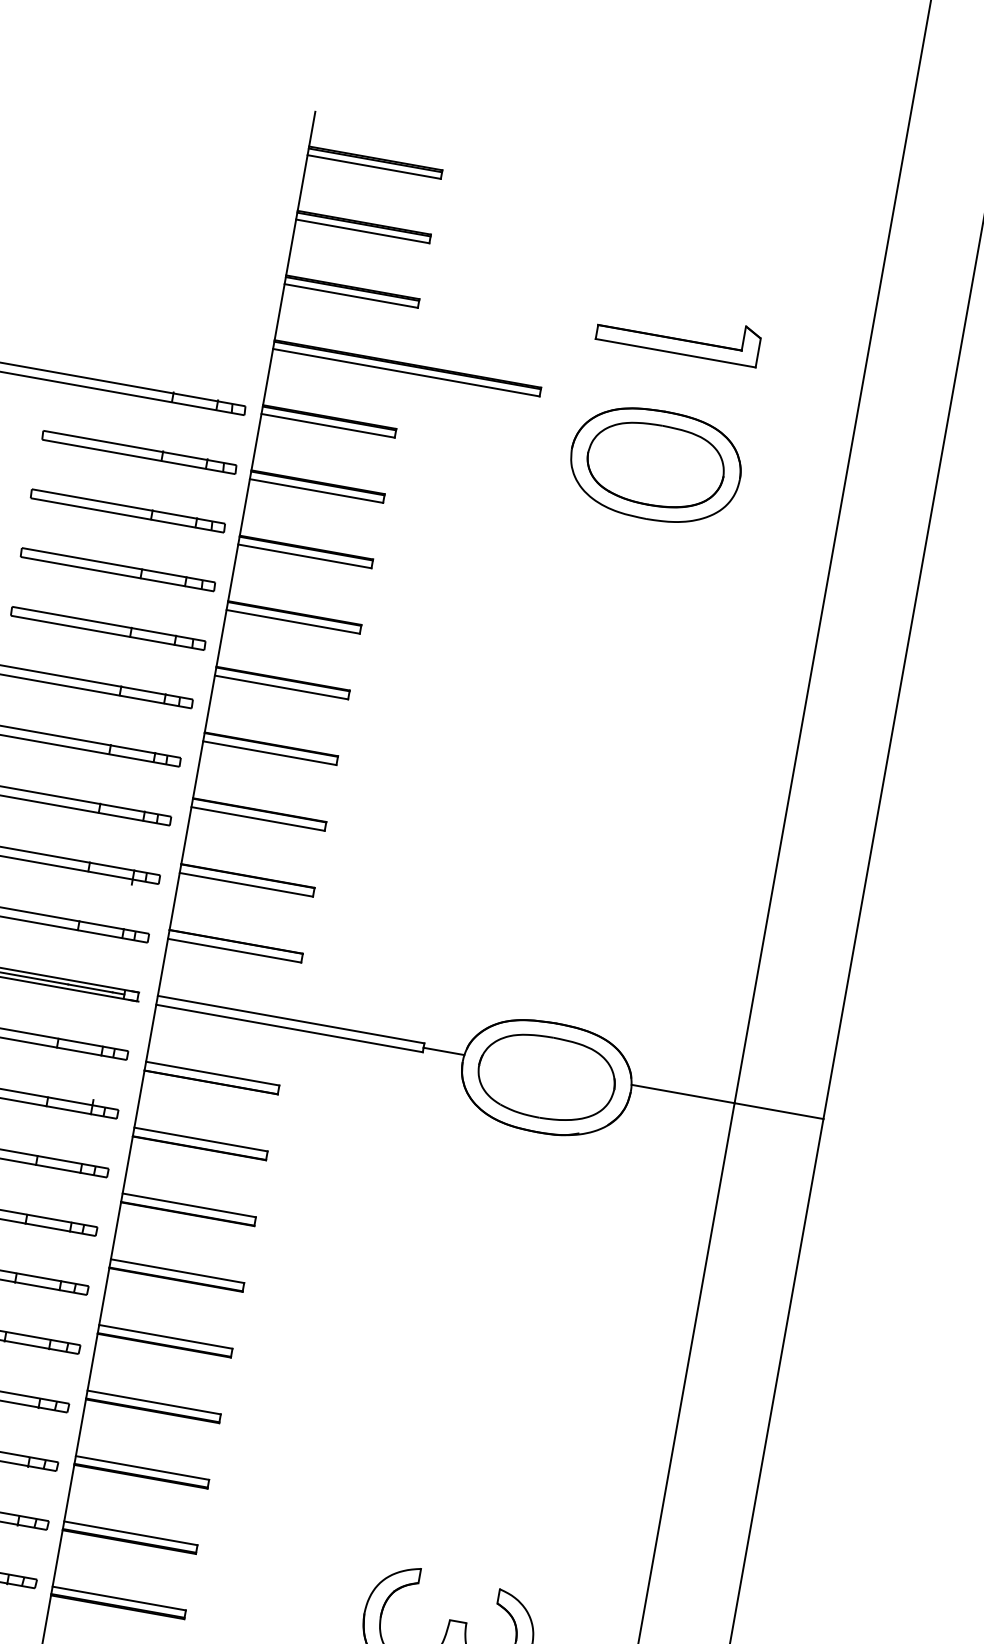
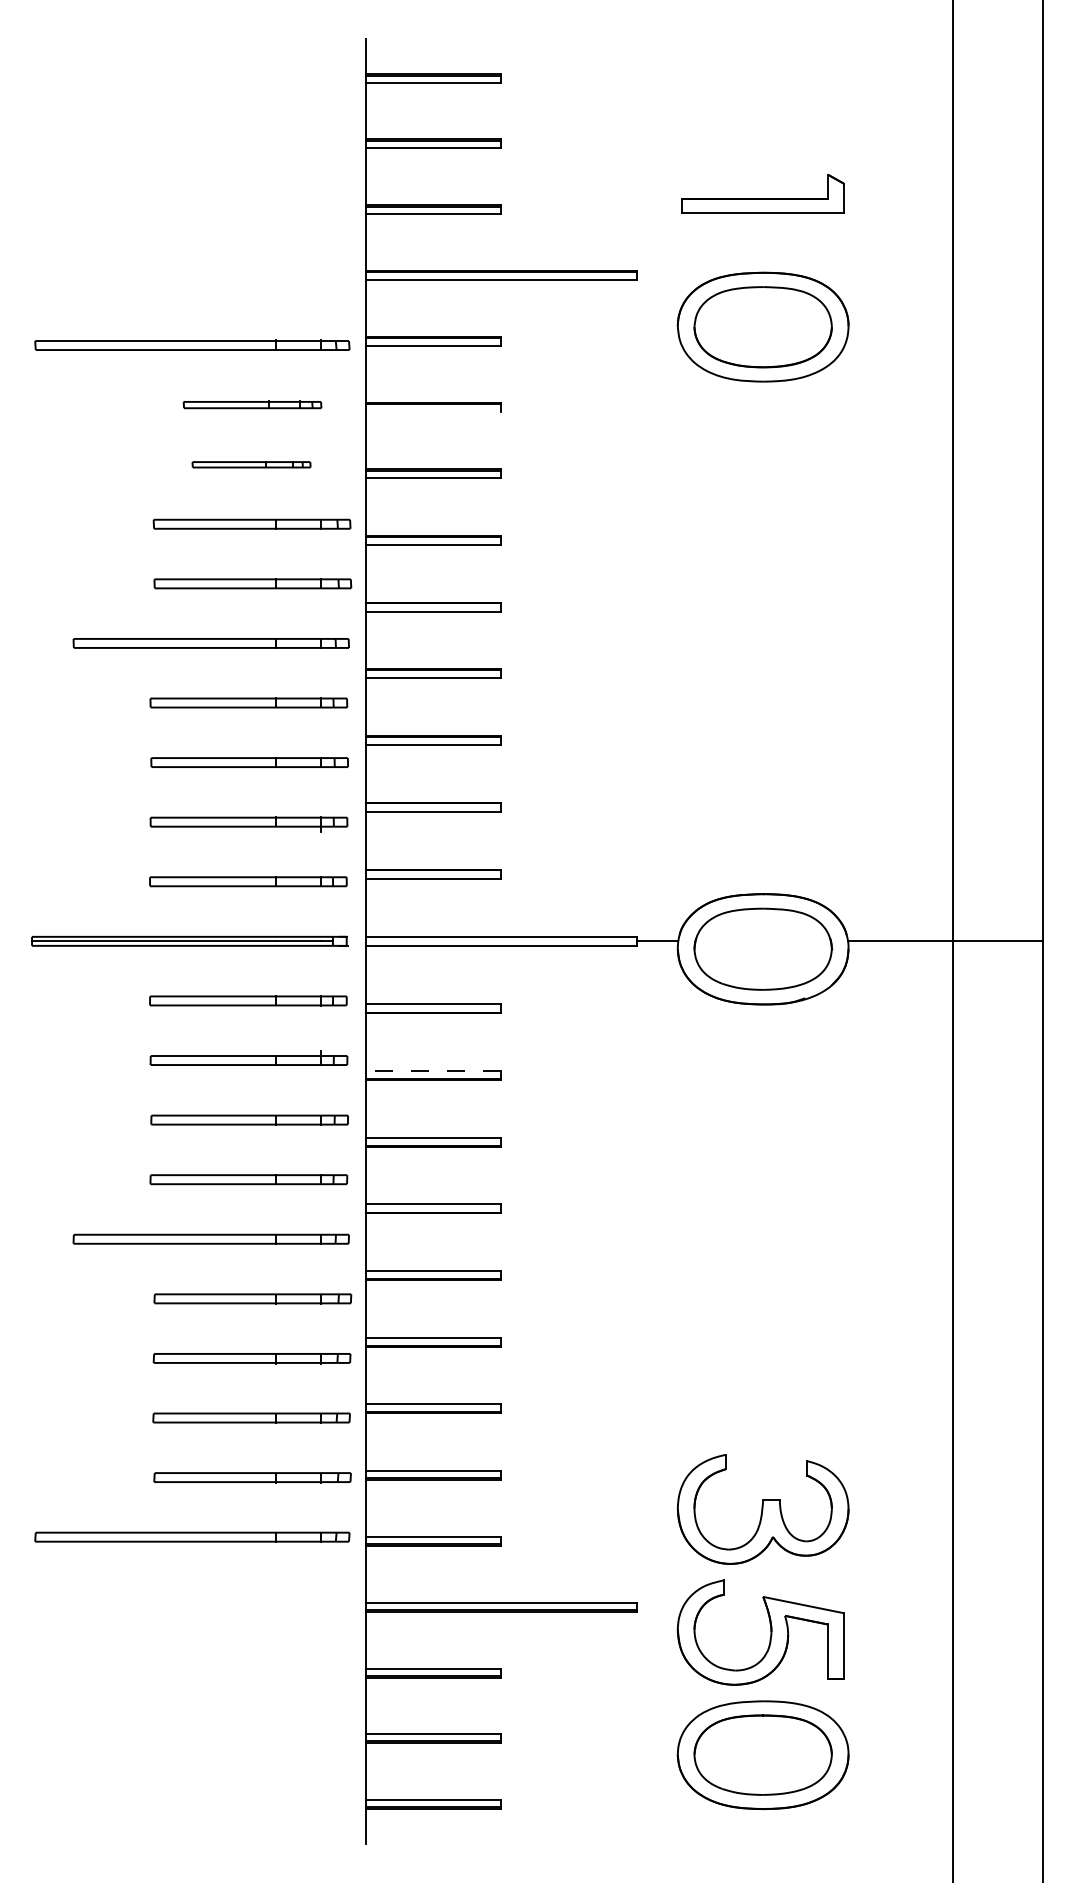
part: (139, 451) -> (252, 404), size x0.7
line: (316, 491) -> (433, 412), removed
part: (127, 510) -> (251, 464), size x0.6
line: (200, 1139) -> (433, 1070), solid -> dashed

